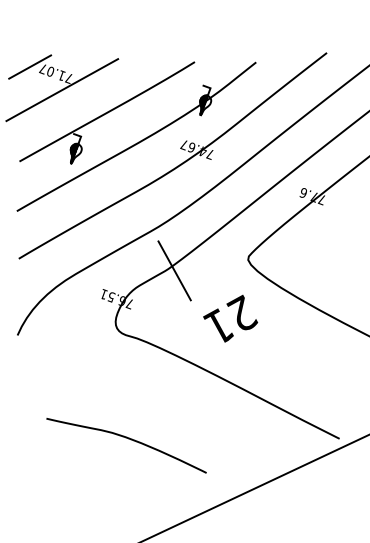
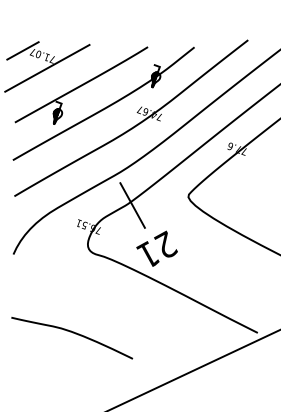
text: (229, 318) -> (156, 248), moved
curve: (127, 439) -> (72, 333), moved

